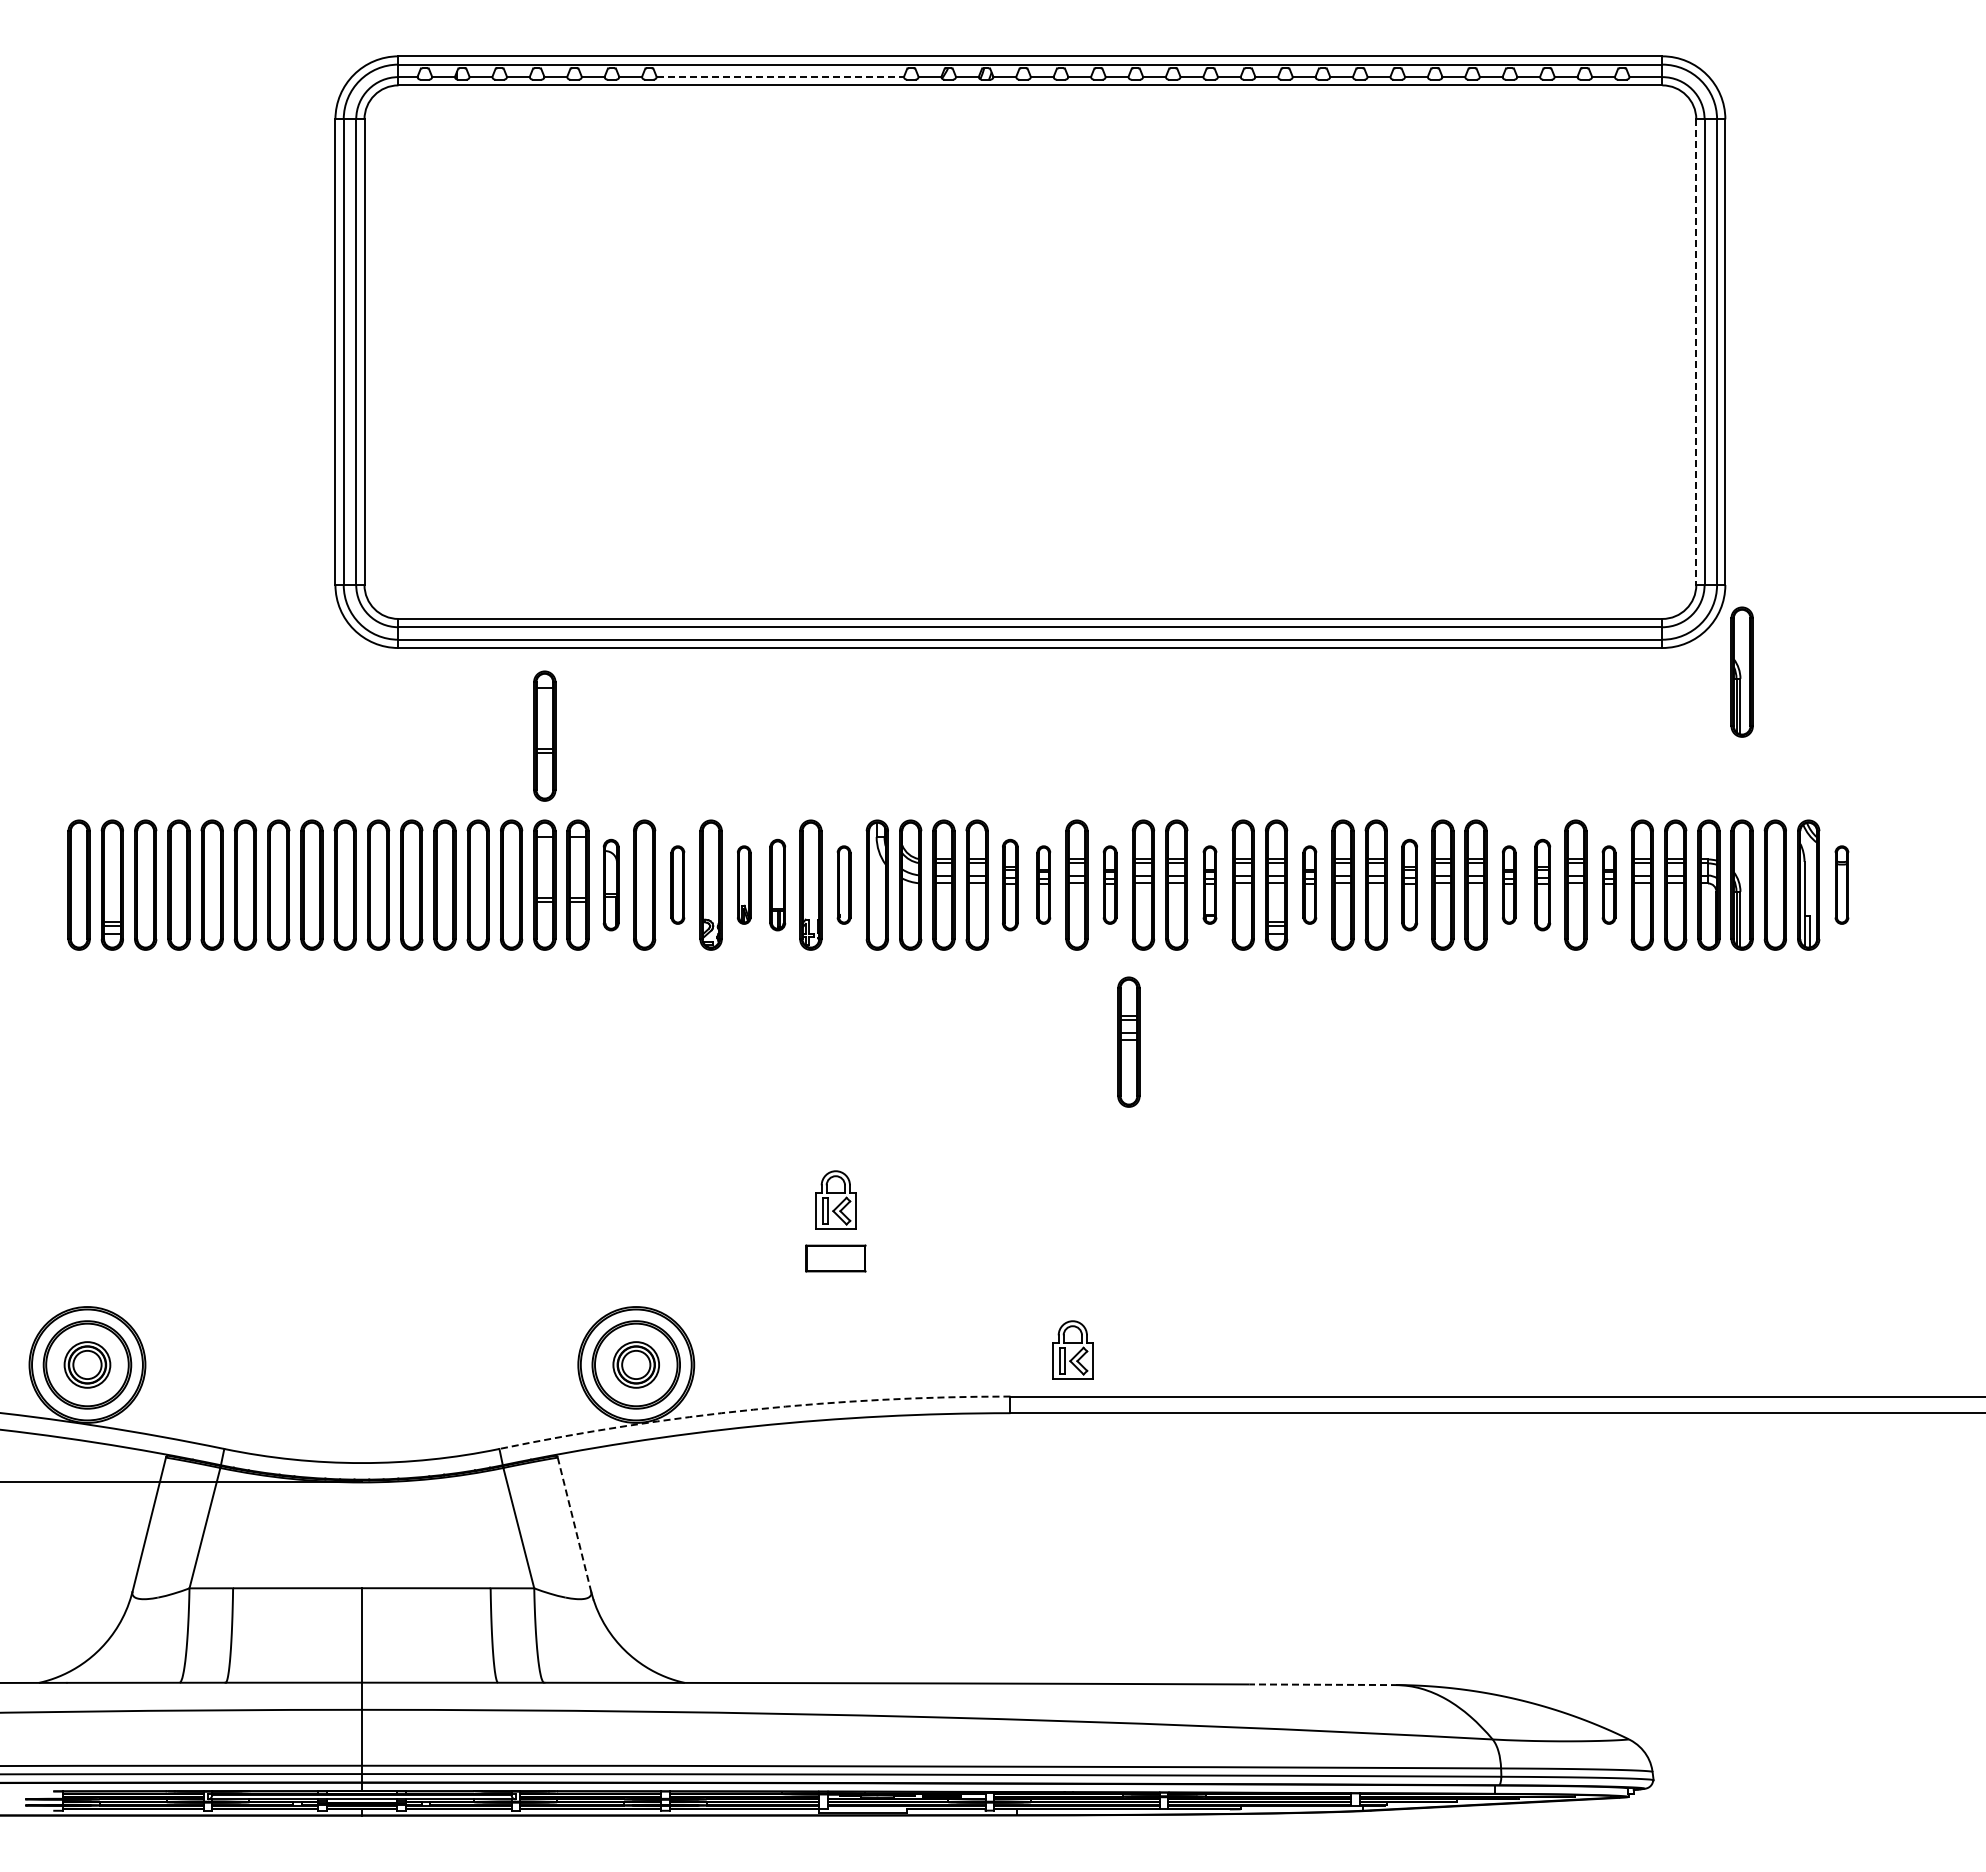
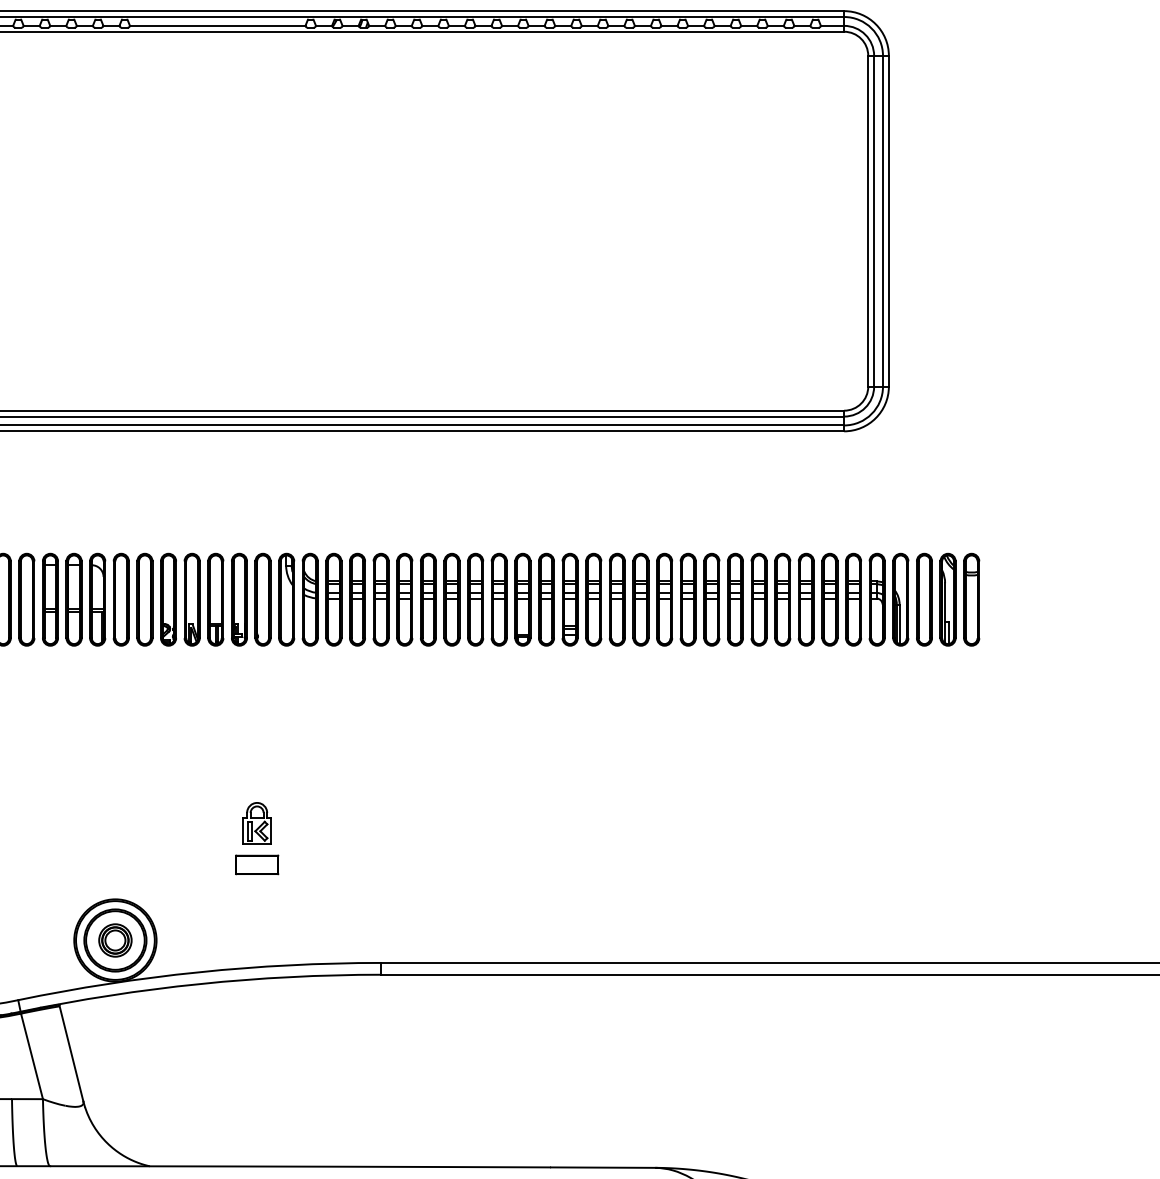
line: (780, 77) -> (217, 26), dashed -> solid
line: (1696, 352) -> (868, 221), dashed -> solid
part: (1741, 671) -> (900, 448), removed
part: (544, 735) -> (50, 493), removed
part: (610, 884) -> (97, 599), size x1.43
part: (677, 884) -> (144, 599), size x1.67
part: (743, 884) -> (191, 599), size x1.67
part: (777, 884) -> (215, 599), size x1.43
part: (843, 884) -> (262, 599), size x1.67
part: (1009, 884) -> (380, 599), size x1.43
part: (1043, 884) -> (404, 599), size x1.67
part: (1109, 884) -> (451, 599), size x1.67
part: (1209, 884) -> (522, 599), size x1.67
part: (1309, 884) -> (593, 599), size x1.67
part: (1409, 884) -> (664, 599), size x1.43
part: (1508, 884) -> (734, 599), size x1.67
part: (1542, 884) -> (759, 599), size x1.43
part: (1608, 884) -> (805, 599), size x1.67
part: (1841, 884) -> (971, 599), size x1.67
part: (1128, 1041) -> (465, 710), removed
part: (1072, 1349) -> (425, 929), removed
arc: (753, 1409) -> (198, 972), dashed -> solid
line: (574, 1525) -> (71, 1054), dashed -> solid
line: (1323, 1684) -> (603, 1167), dashed -> solid

